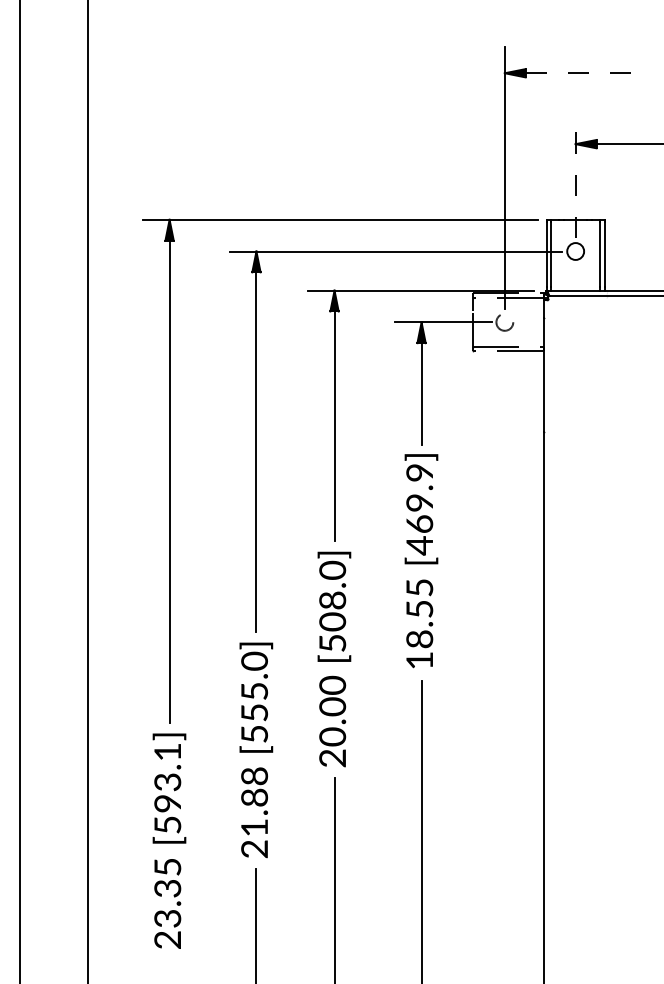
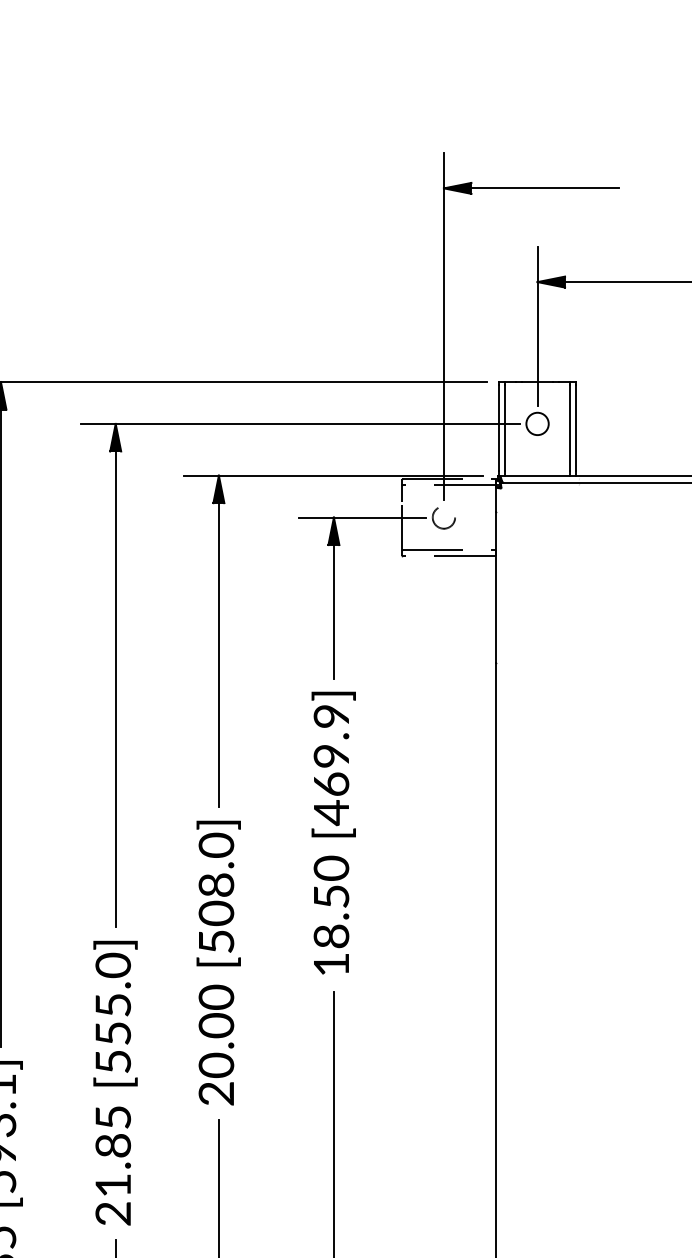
line: (582, 73) -> (546, 188), dashed -> solid
line: (575, 177) -> (537, 326), dashed -> solid
text: (419, 587) -> (331, 867), 18.55 -> 18.50
text: (254, 776) -> (113, 1117), 21.88 -> 21.85

